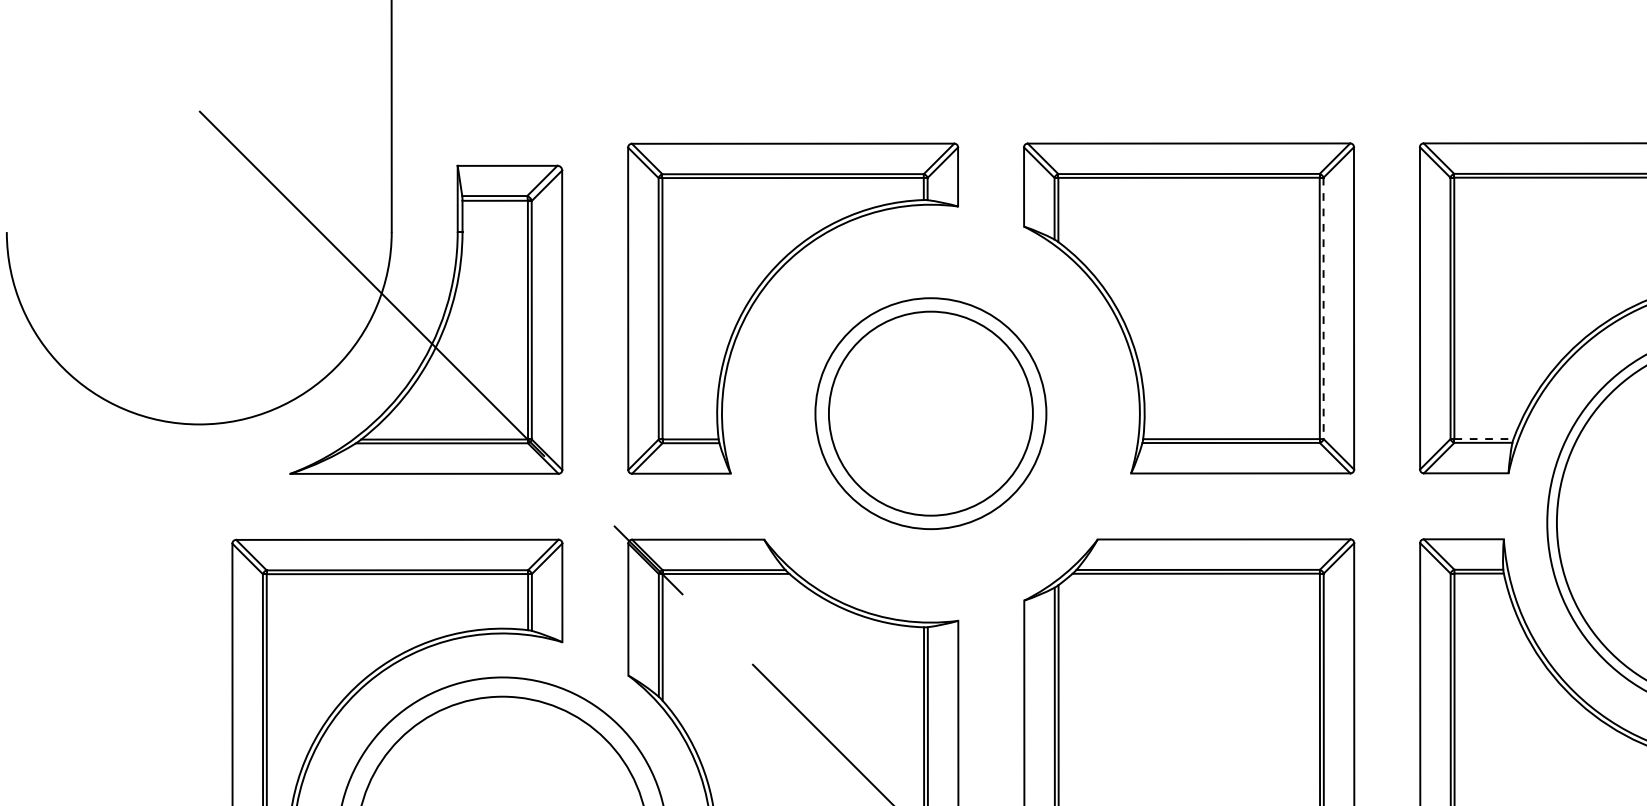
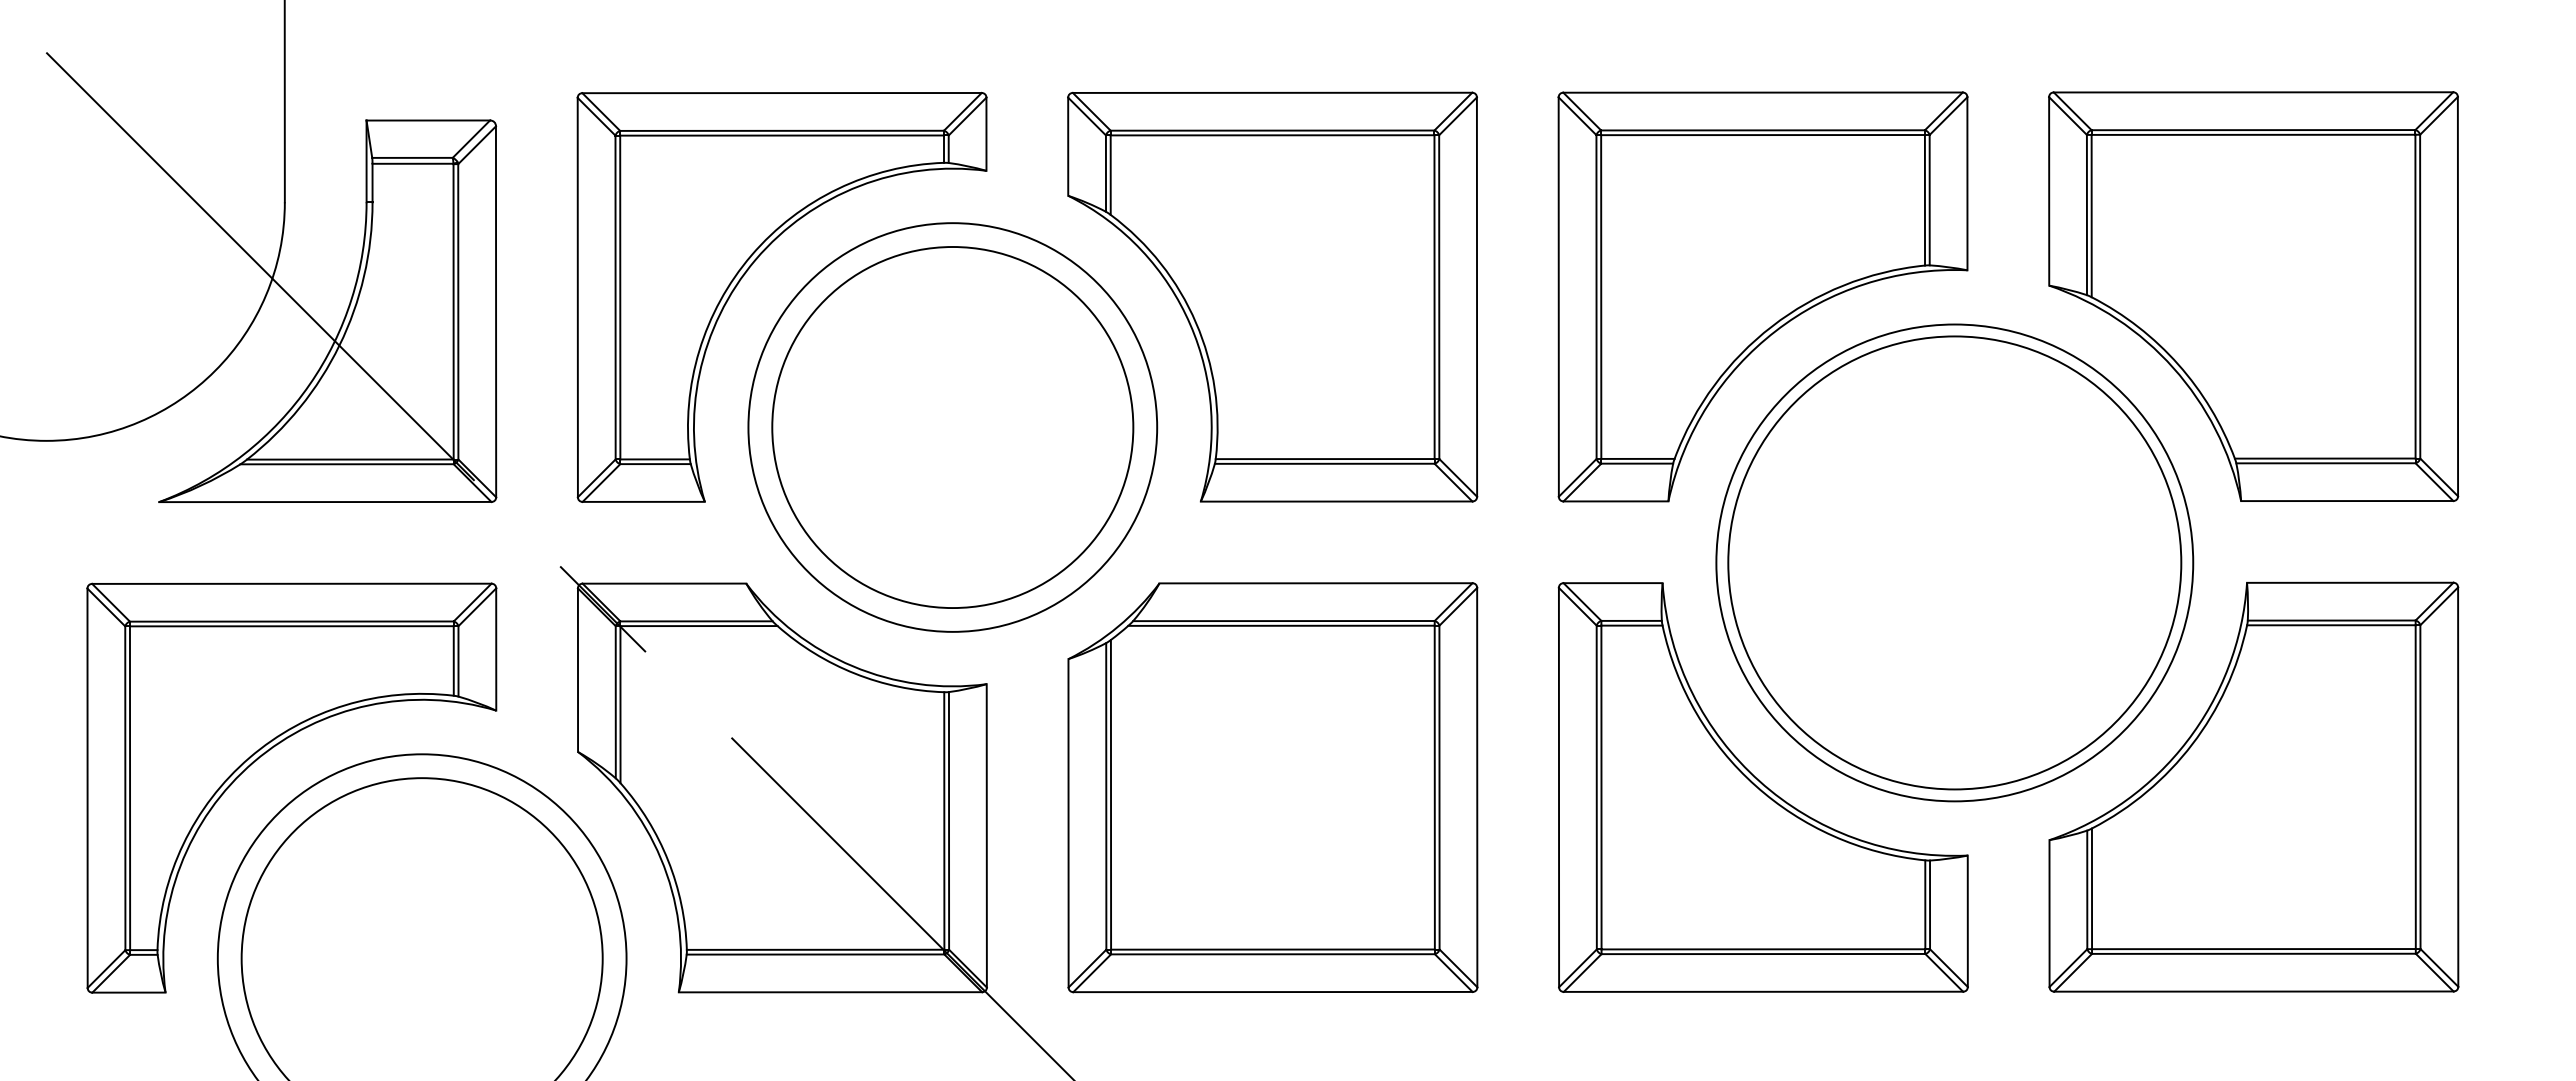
line: (1323, 308) -> (1439, 297), dashed -> solid
circle: (930, 413) -> (952, 427), size x1.43
circle: (930, 413) -> (952, 427), size x1.43
line: (1483, 438) -> (1637, 458), dashed -> solid

